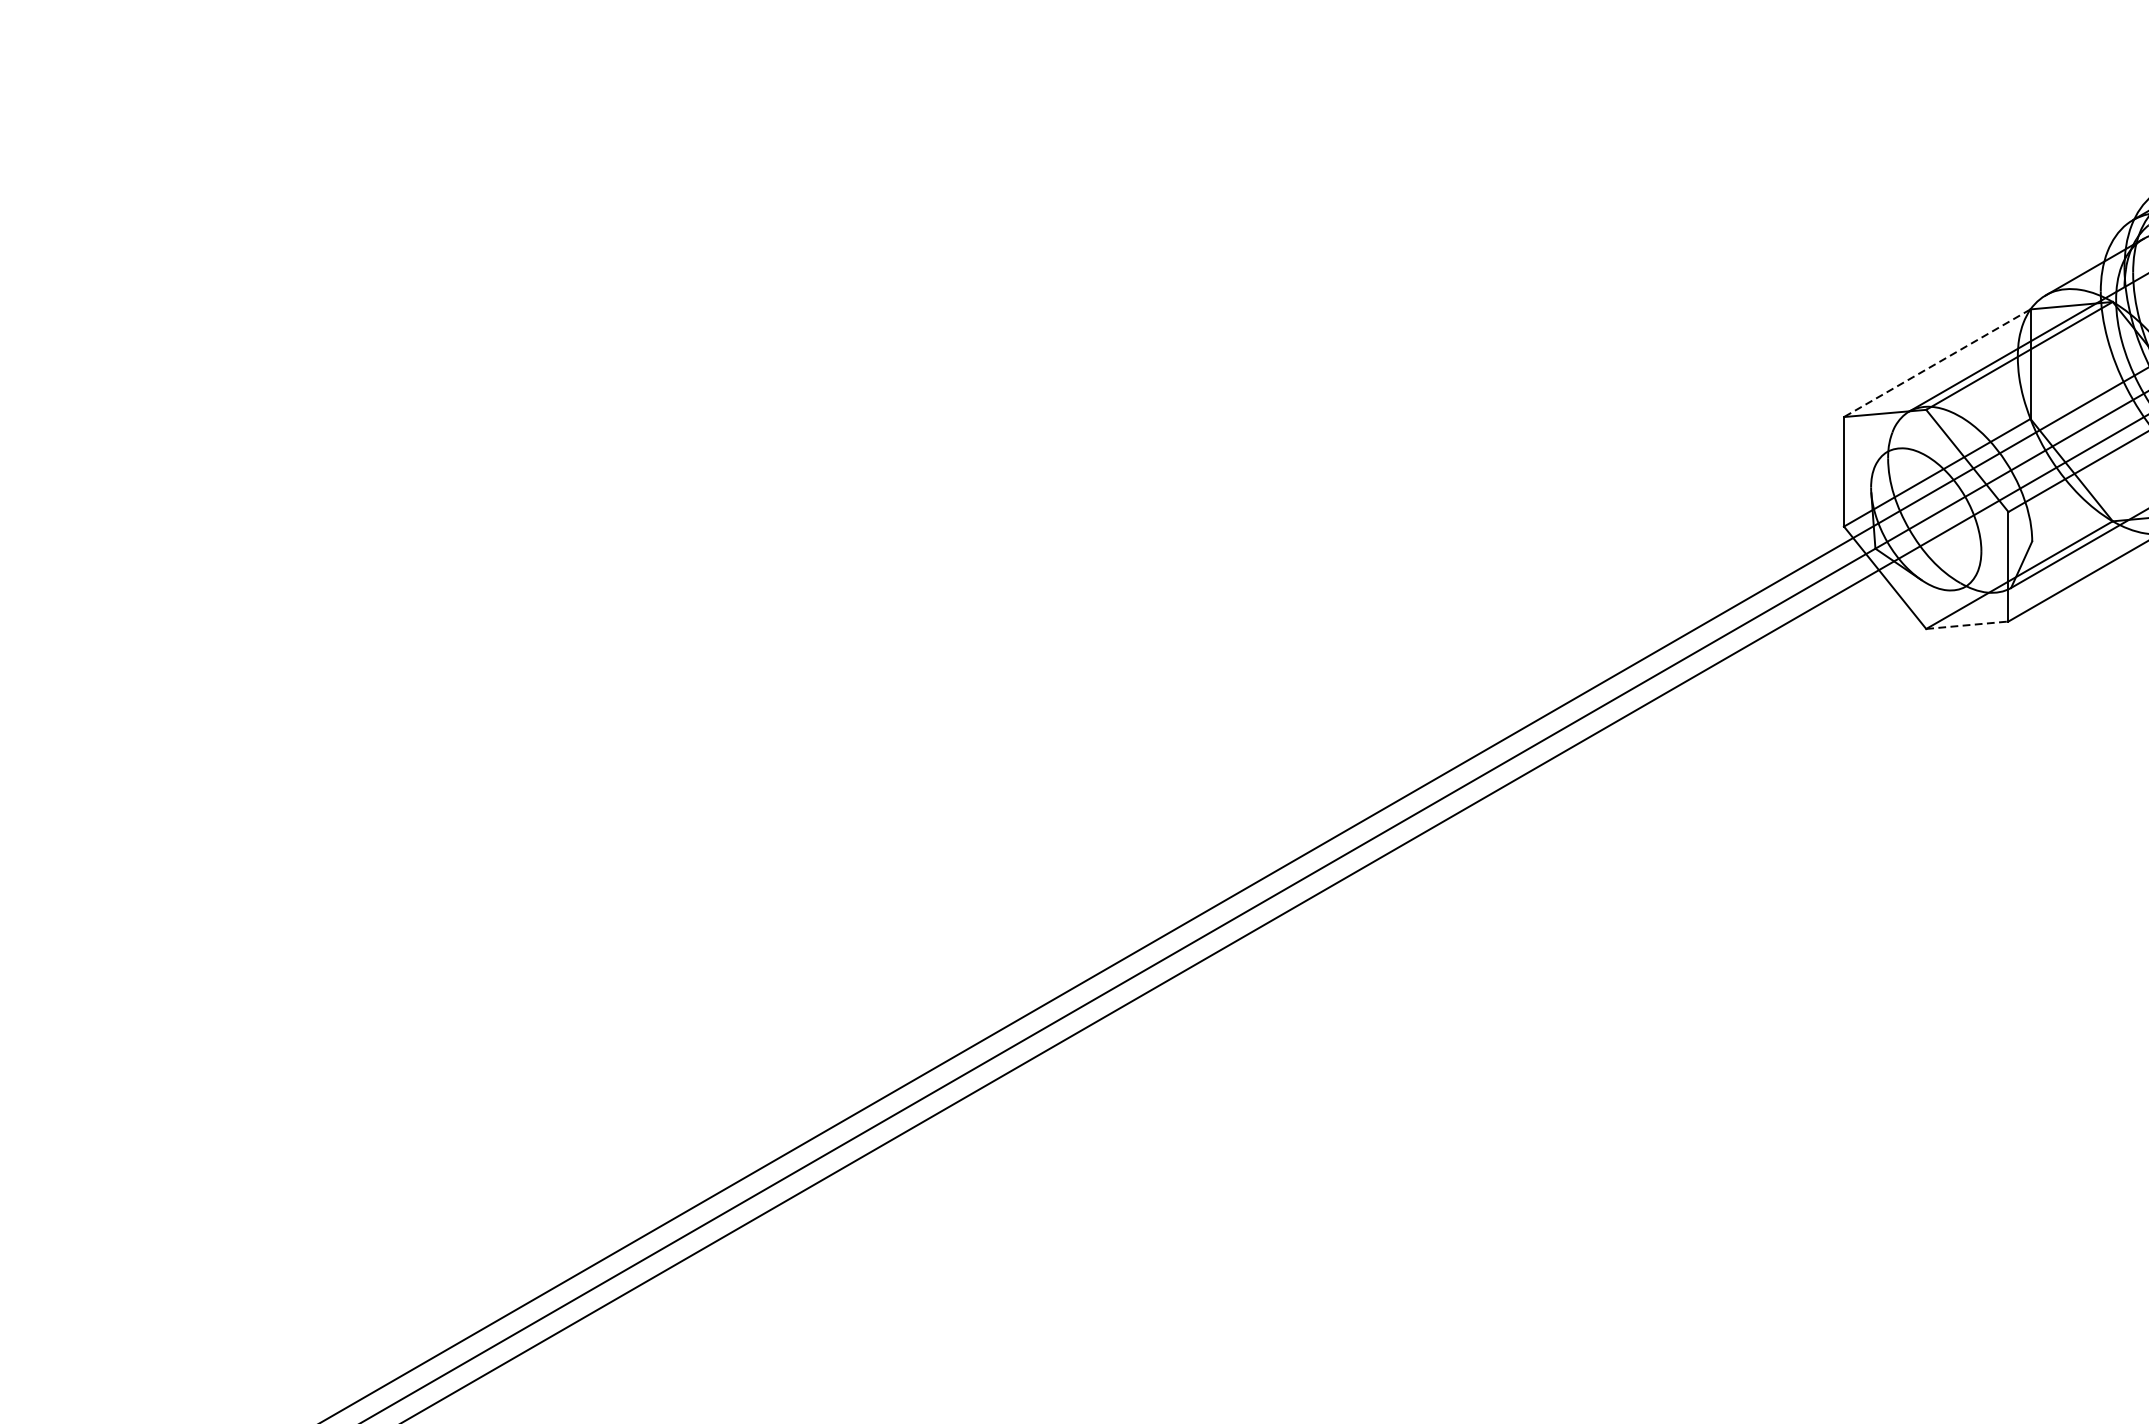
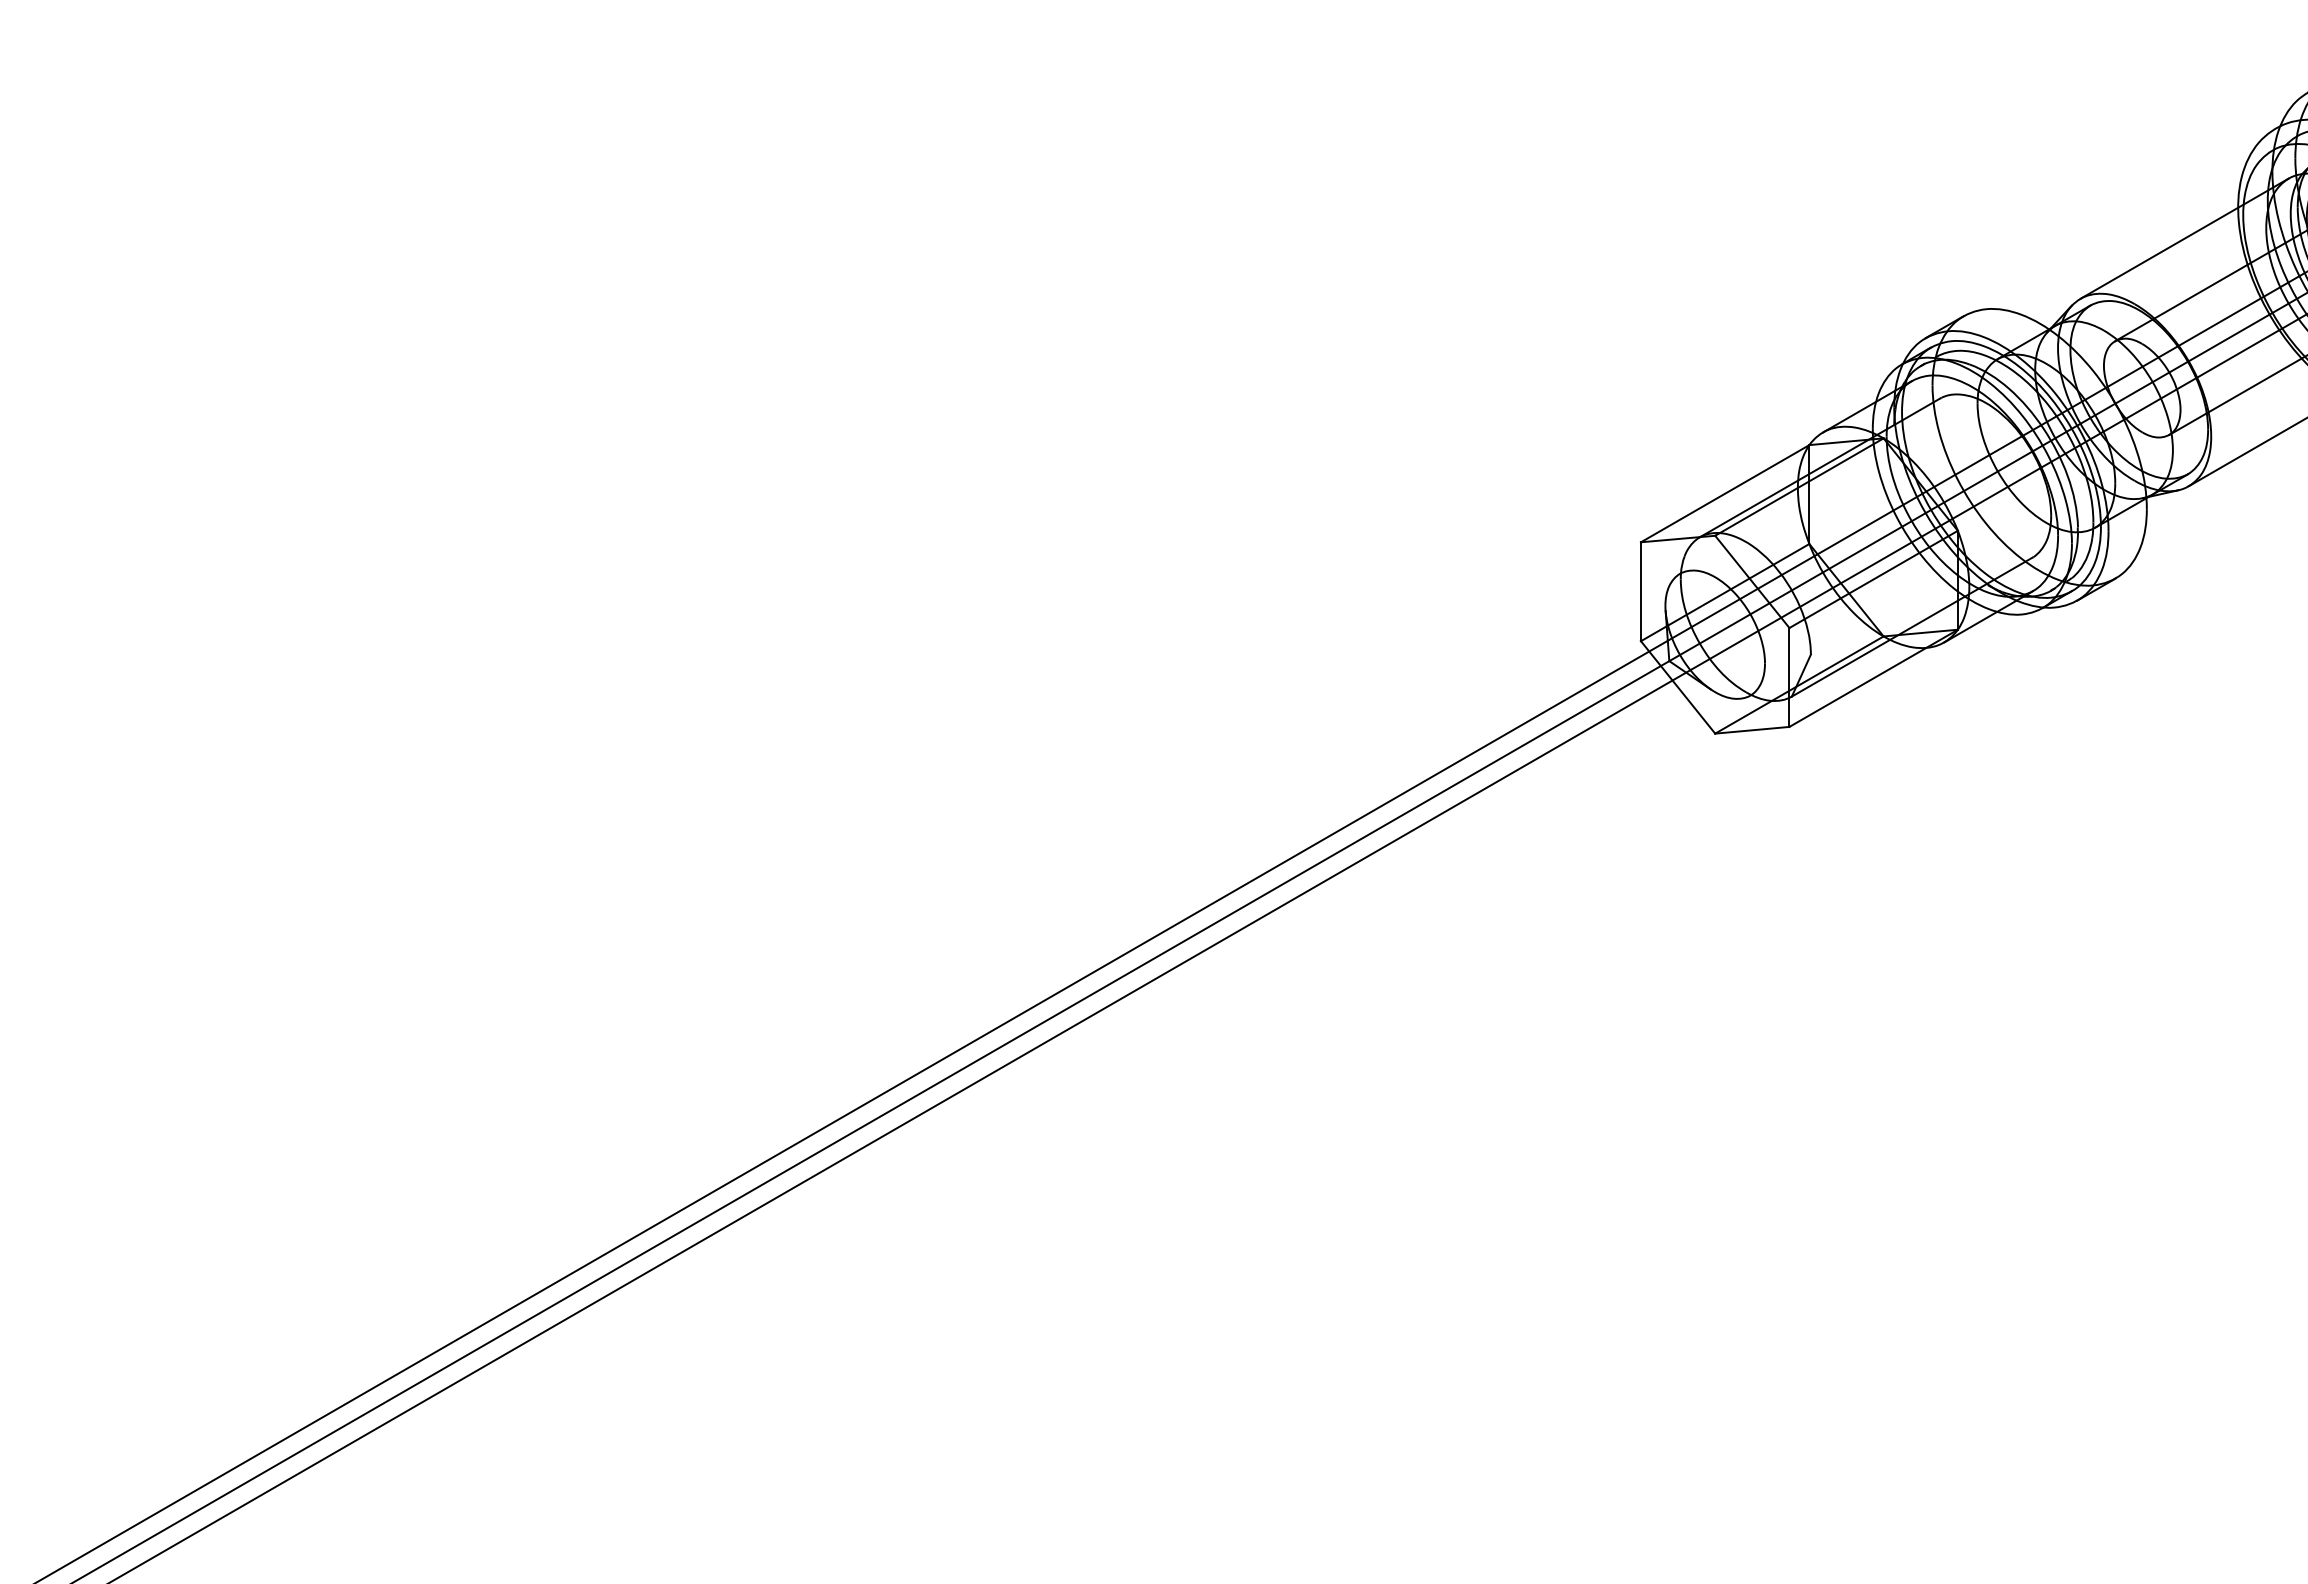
line: (1936, 363) -> (1724, 493), dashed -> solid
line: (1967, 625) -> (1752, 730), dashed -> solid

